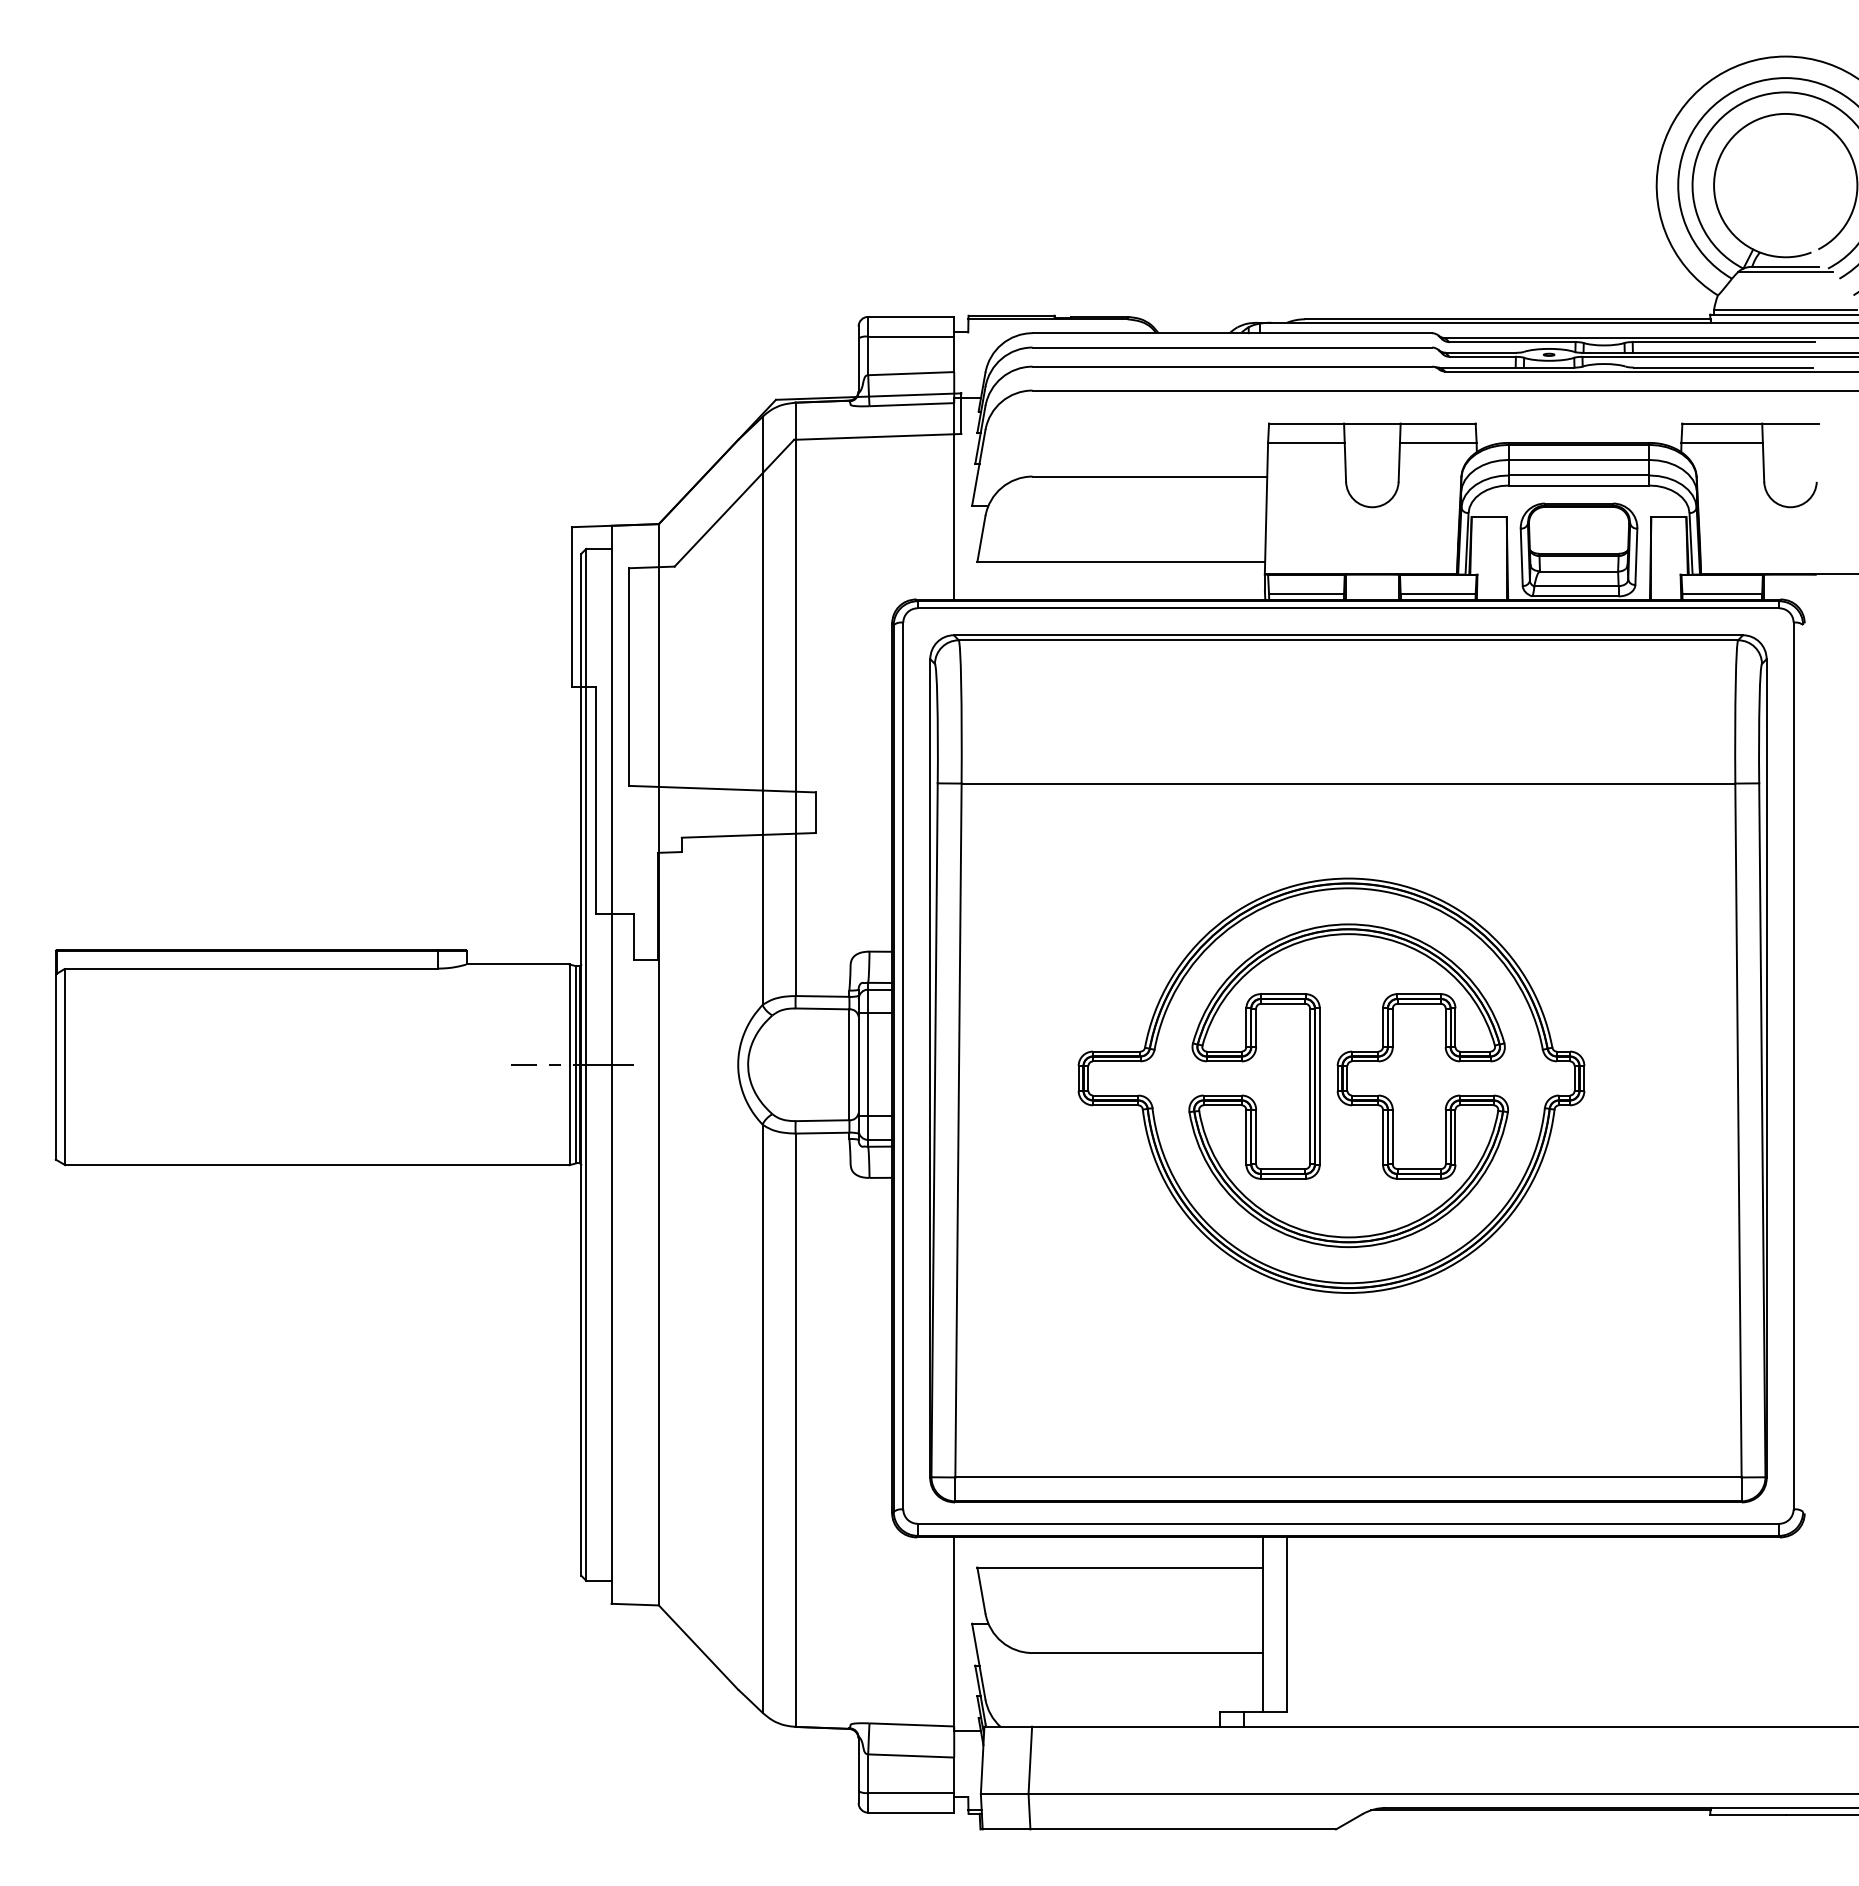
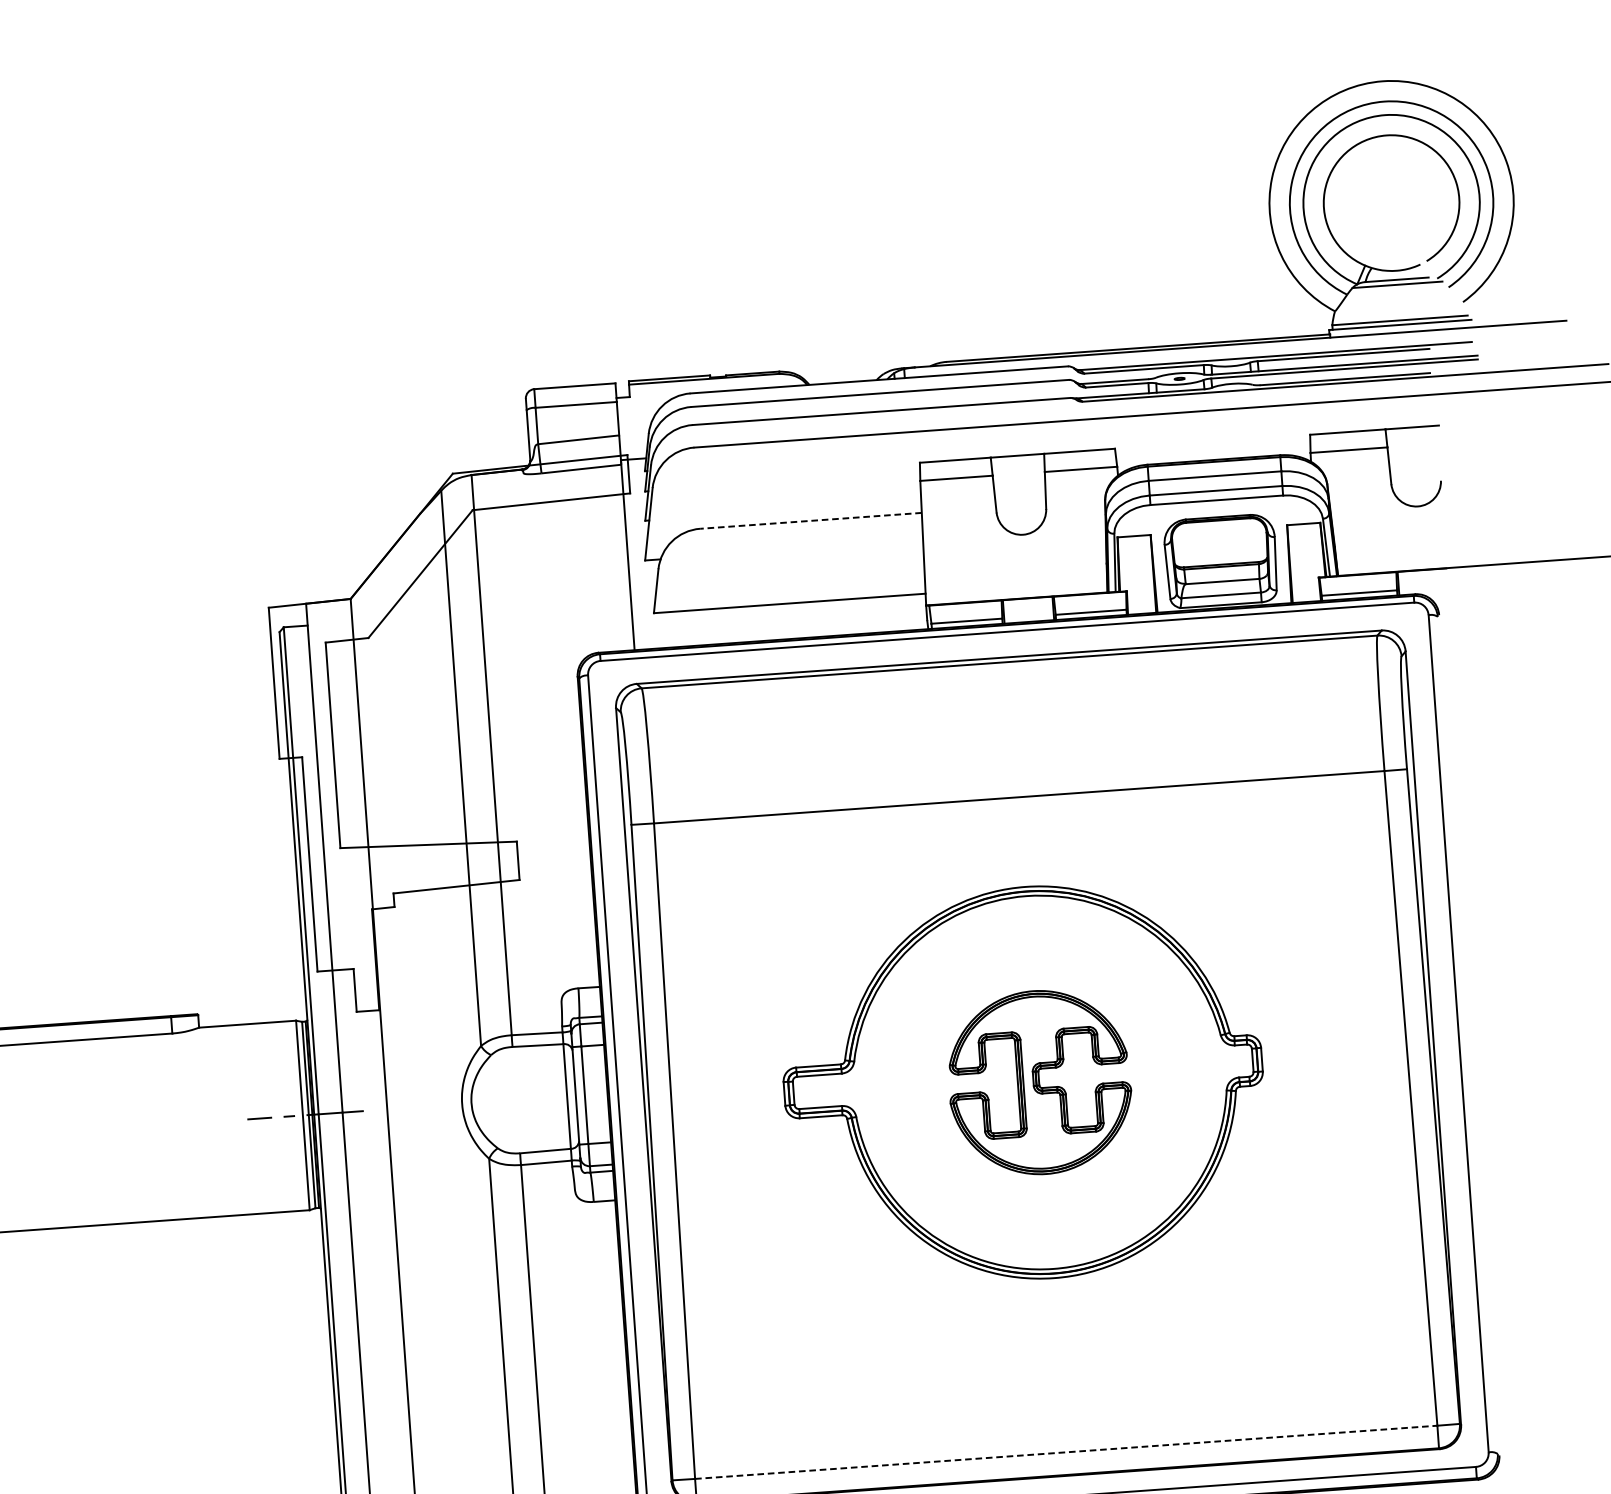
line: (1149, 476) -> (810, 520), solid -> dashed
part: (1348, 1085) -> (1039, 1082), size x0.6
line: (1348, 1477) -> (1066, 1452), solid -> dashed

